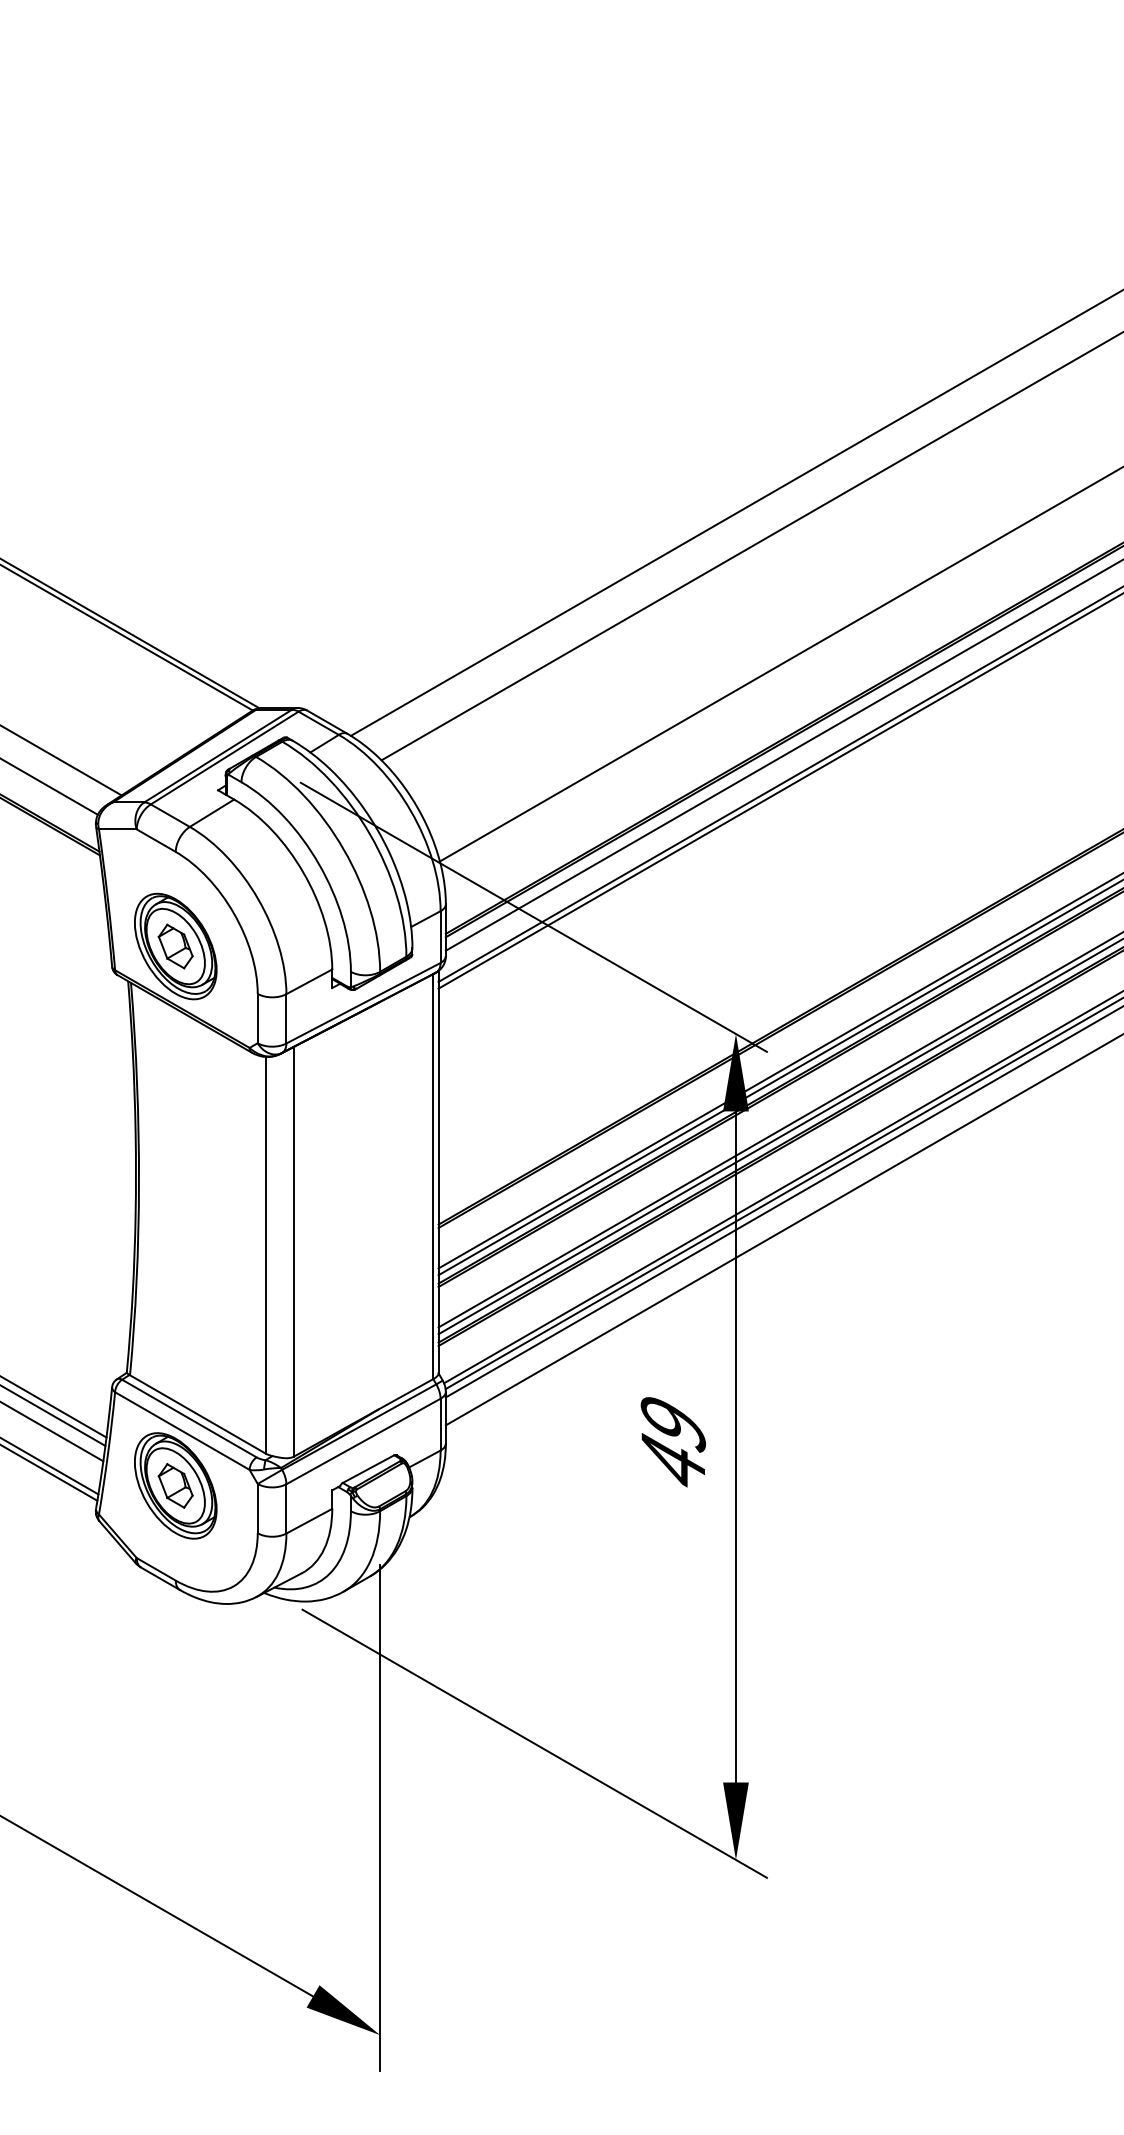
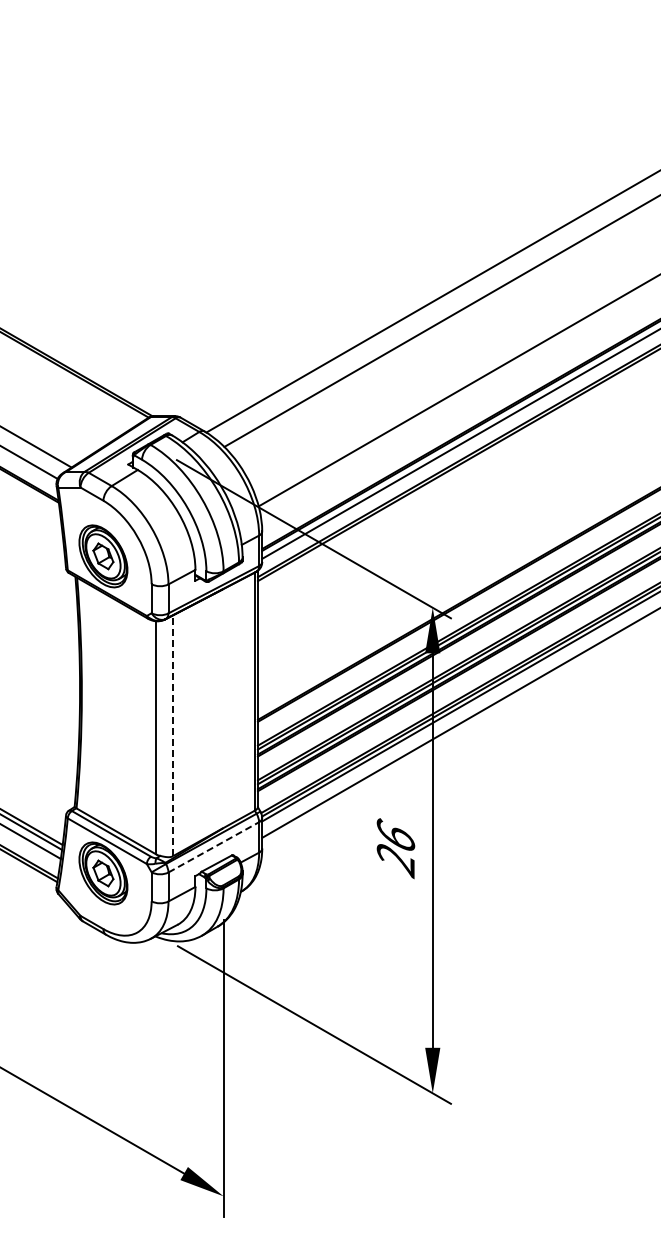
line: (294, 1251) -> (173, 735), solid -> dashed
line: (362, 1441) -> (213, 847), solid -> dashed
text: (672, 1443) -> (395, 848), 49 -> 26

